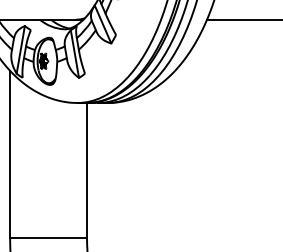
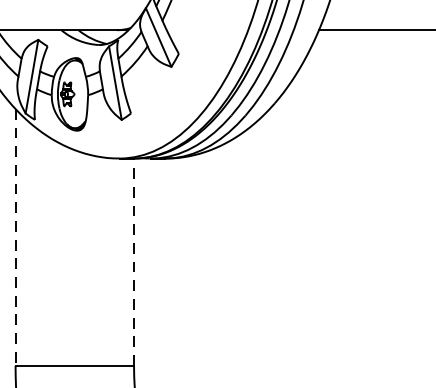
line: (10, 154) -> (16, 237), solid -> dashed
line: (87, 169) -> (134, 261), solid -> dashed

